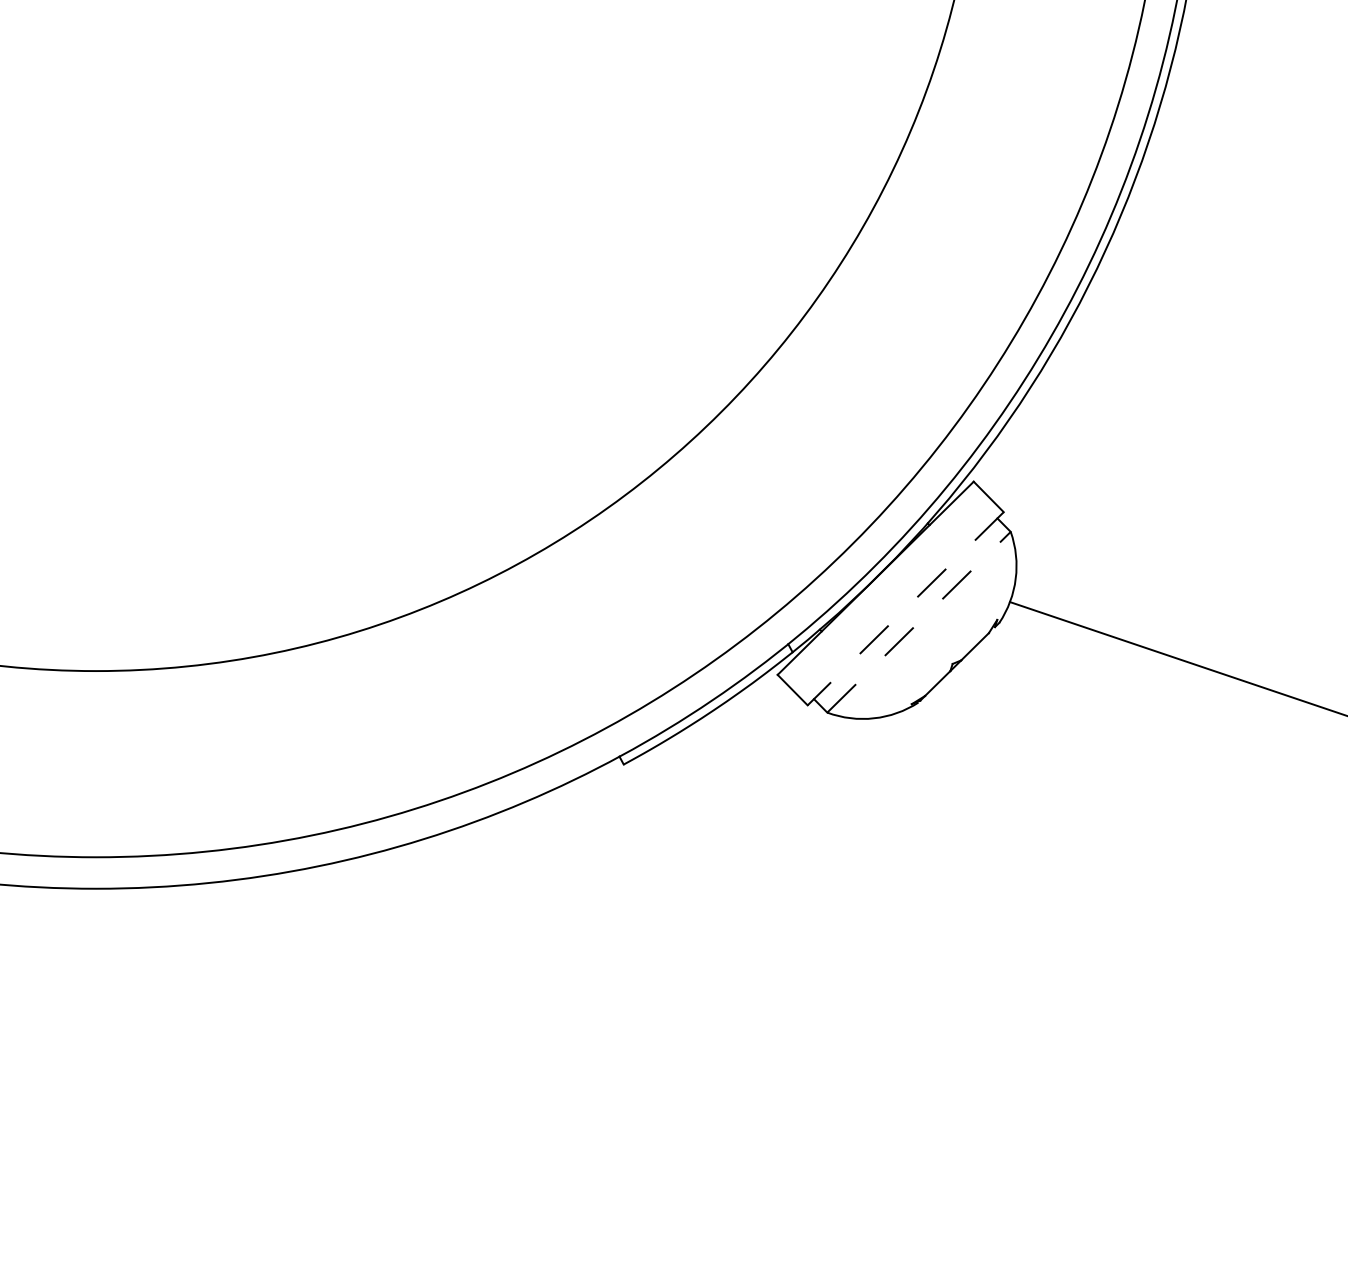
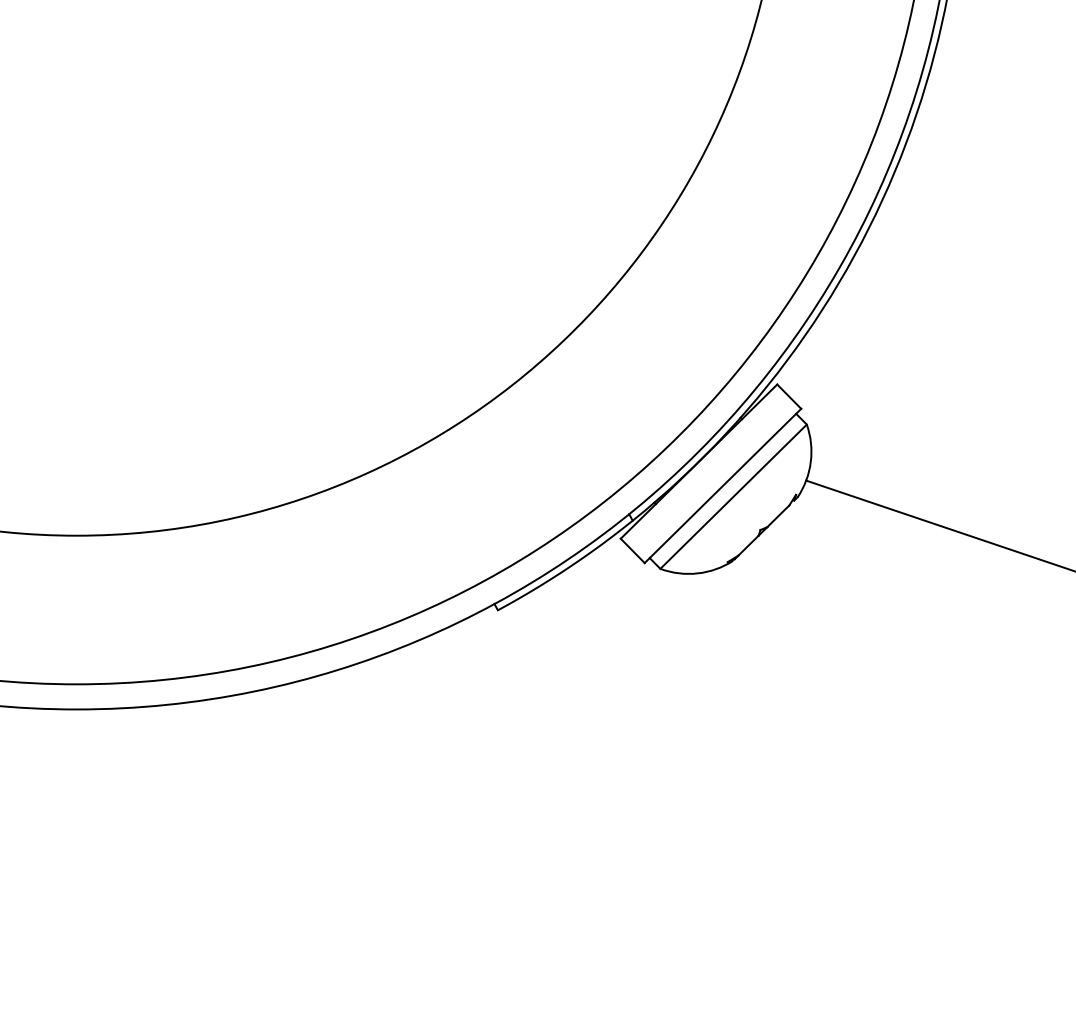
line: (905, 608) -> (722, 485), dashed -> solid
line: (918, 621) -> (733, 496), dashed -> solid

